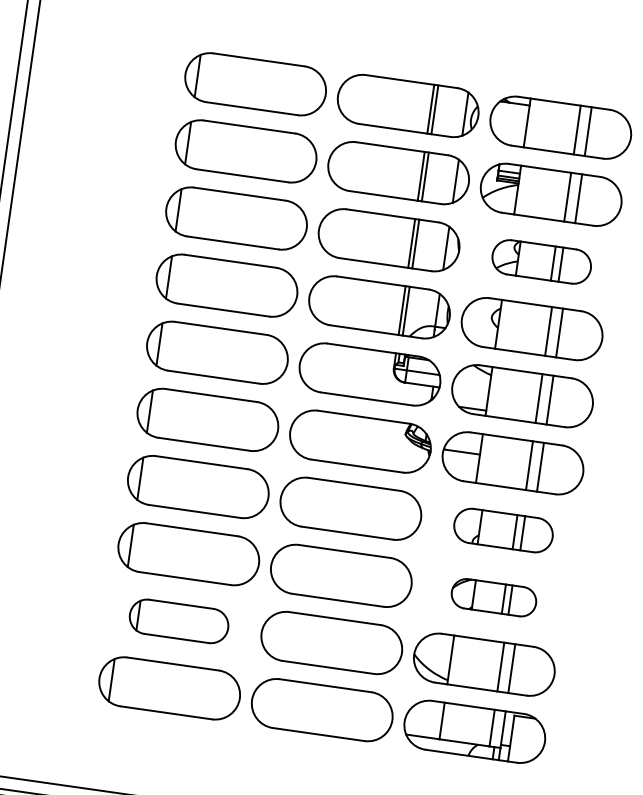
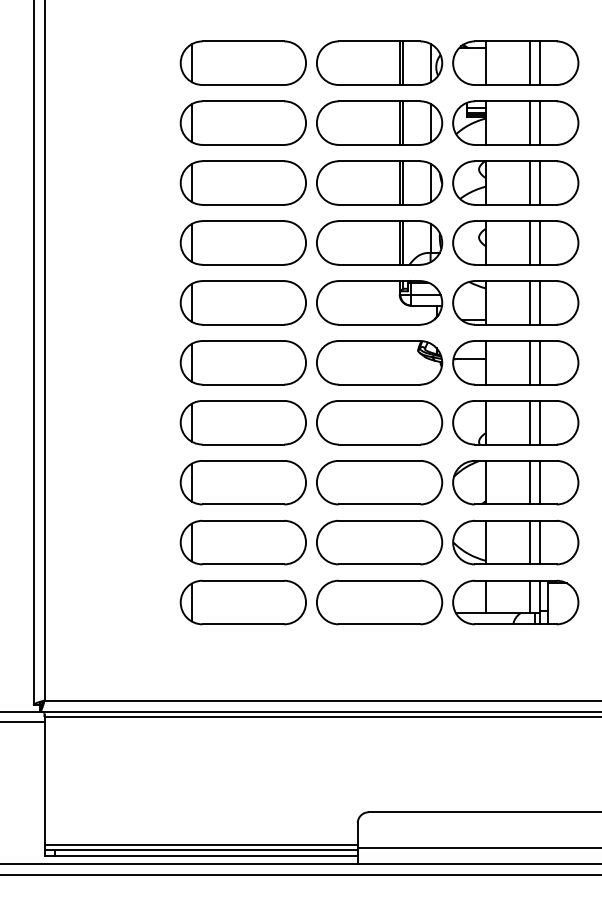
part: (541, 261) -> (515, 182), size x1.43
part: (503, 530) -> (515, 422), size x1.43
part: (493, 597) -> (515, 482), size x1.67
part: (178, 621) -> (242, 542), size x1.43

